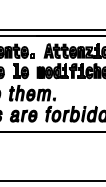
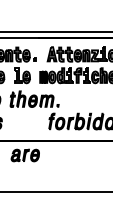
part: (23, 115) -> (25, 154), moved

